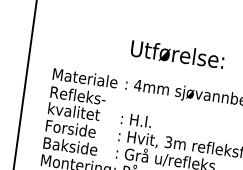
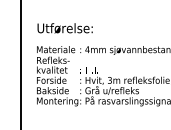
text: (176, 54) -> (64, 28), moved

